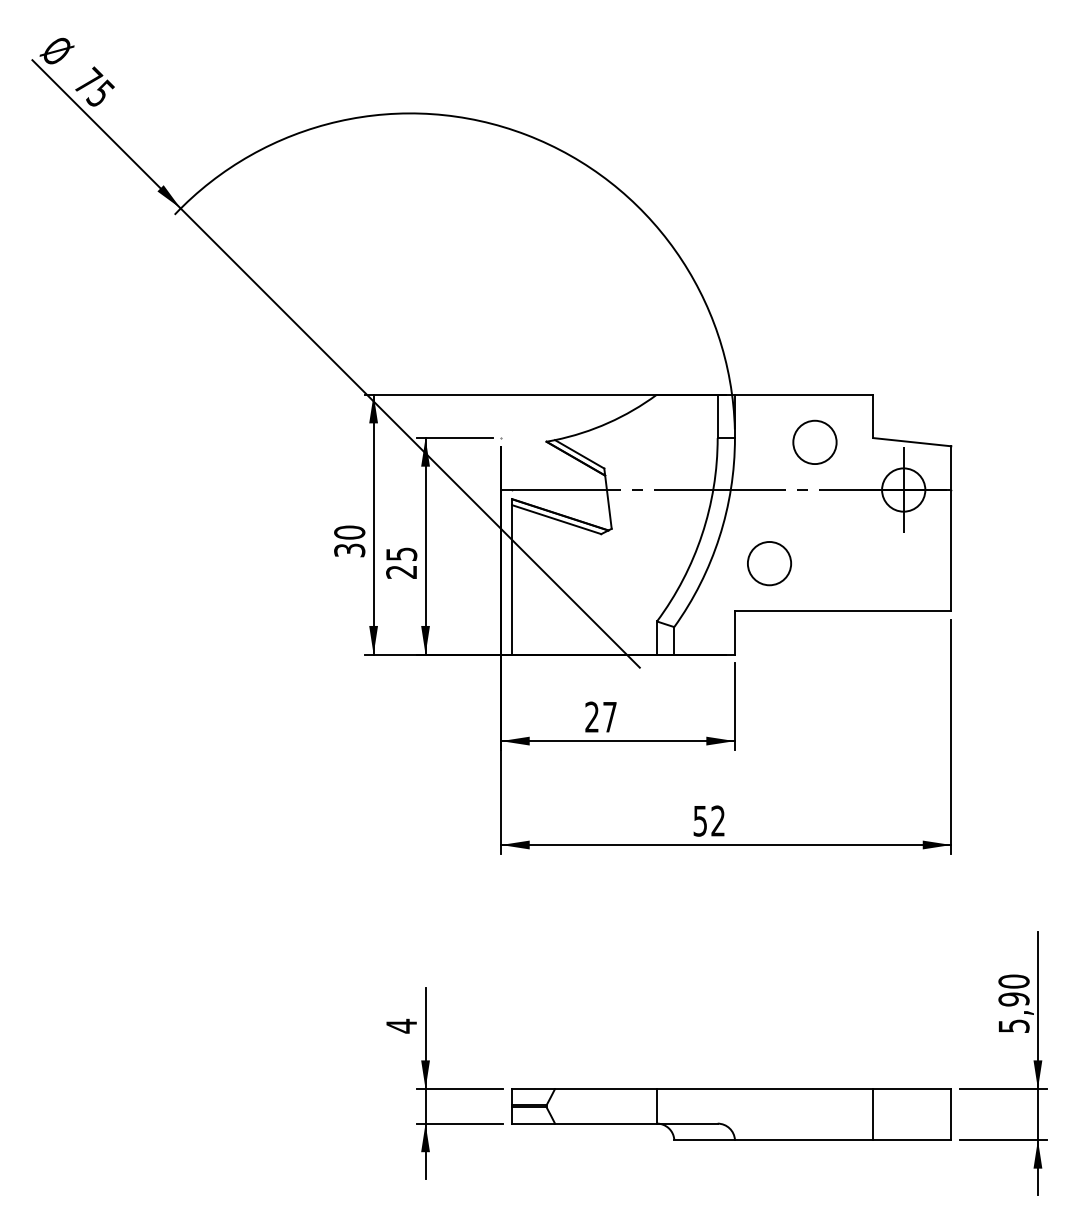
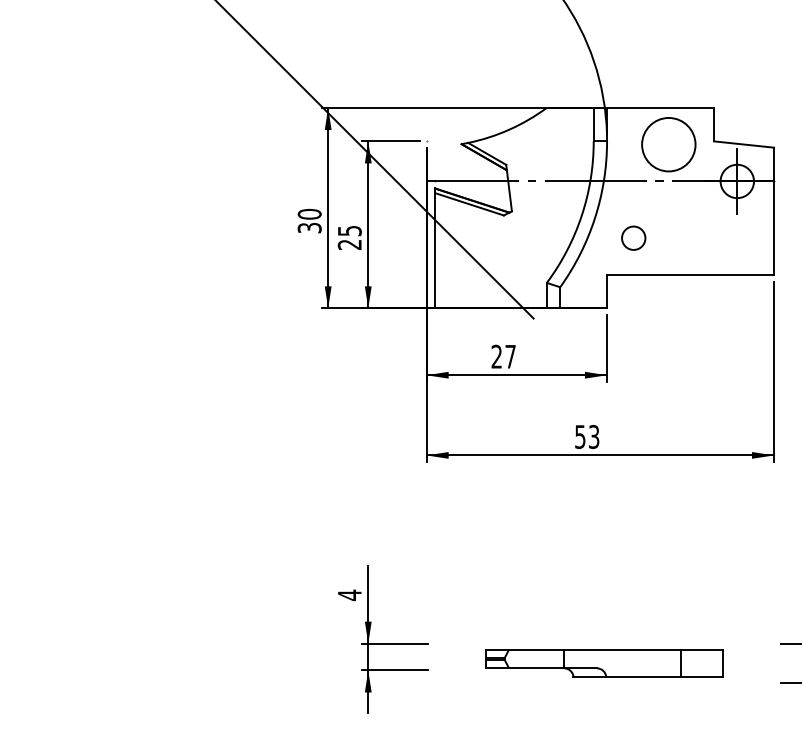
circle: (814, 442) -> (668, 144), size x1.6
circle: (769, 563) -> (633, 238), size x0.7
text: (717, 820) -> (593, 436), 52 -> 53
part: (731, 1114) -> (604, 663), size x0.7

